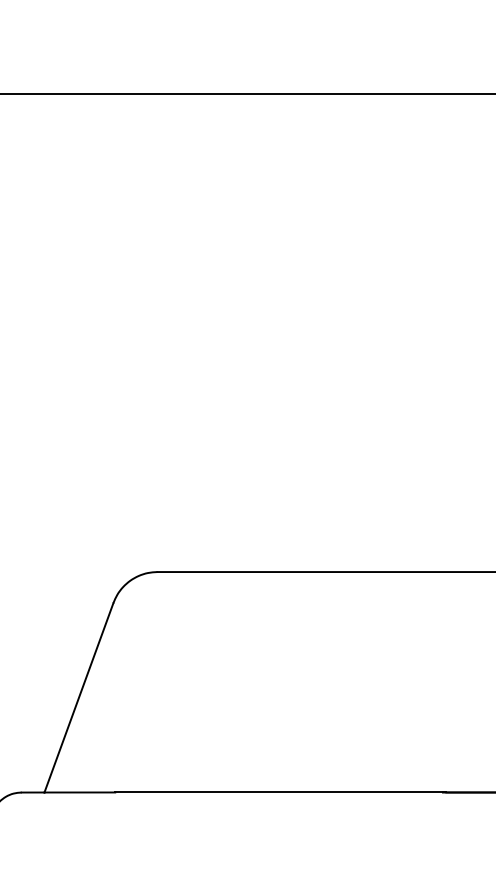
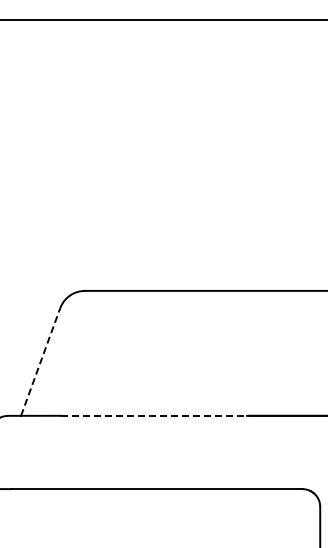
line: (78, 696) -> (40, 361), solid -> dashed
line: (281, 791) -> (155, 415), solid -> dashed

